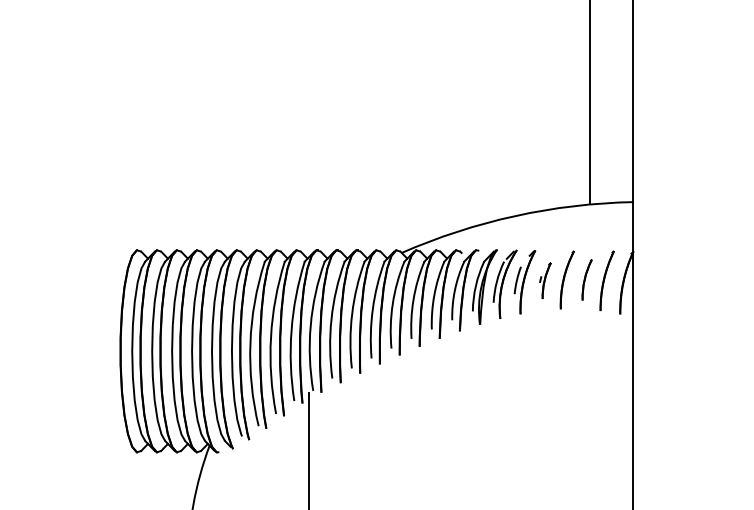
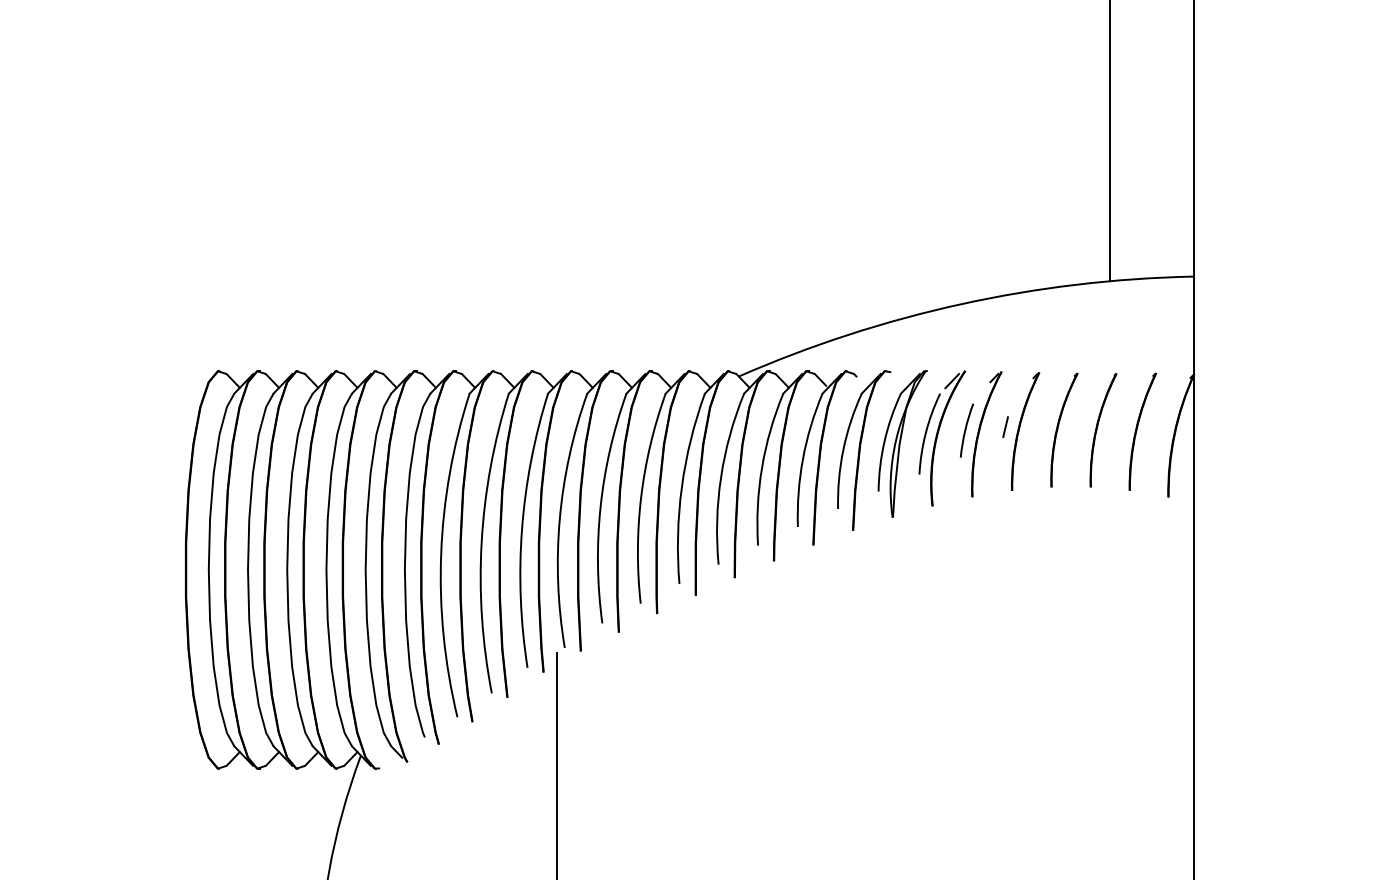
part: (586, 279) -> (1102, 428), size x1.43
part: (545, 280) -> (1021, 430), size x1.67

